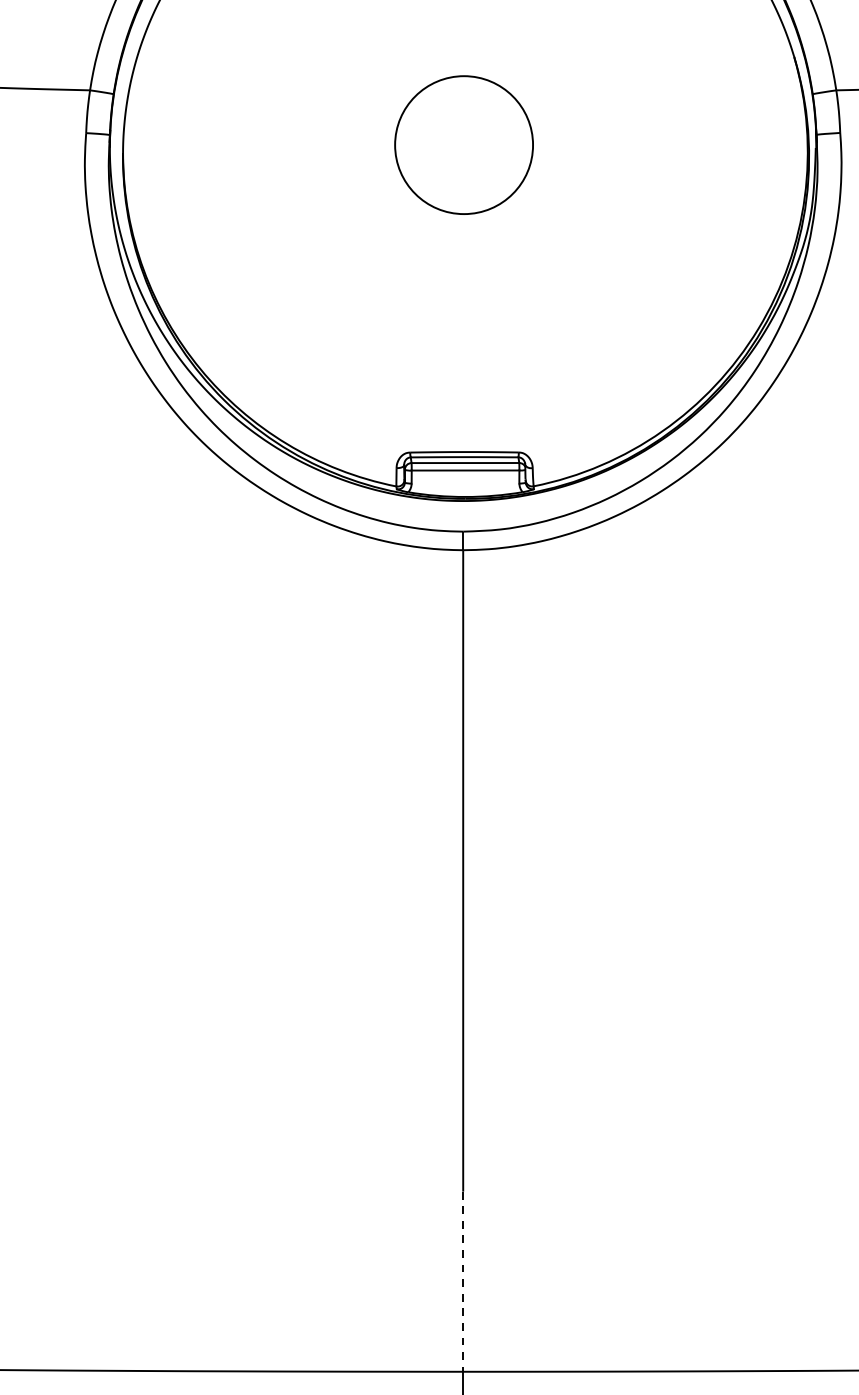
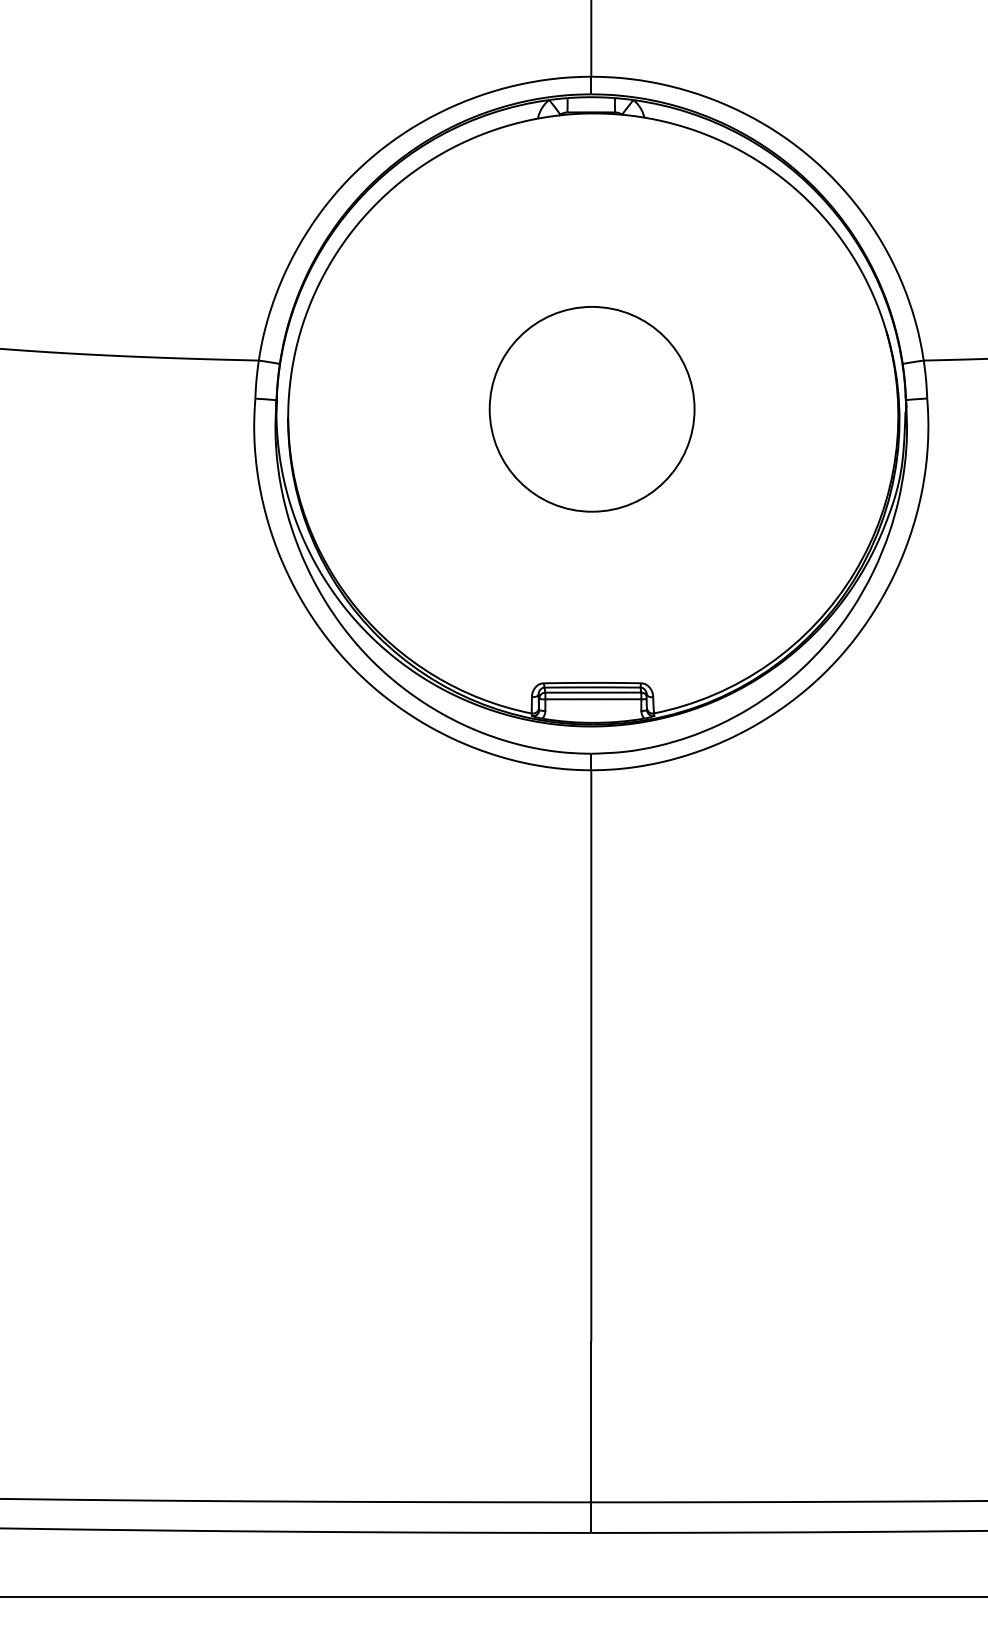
circle: (463, 145) -> (591, 409), size x1.67
line: (463, 1282) -> (591, 1422), dashed -> solid

